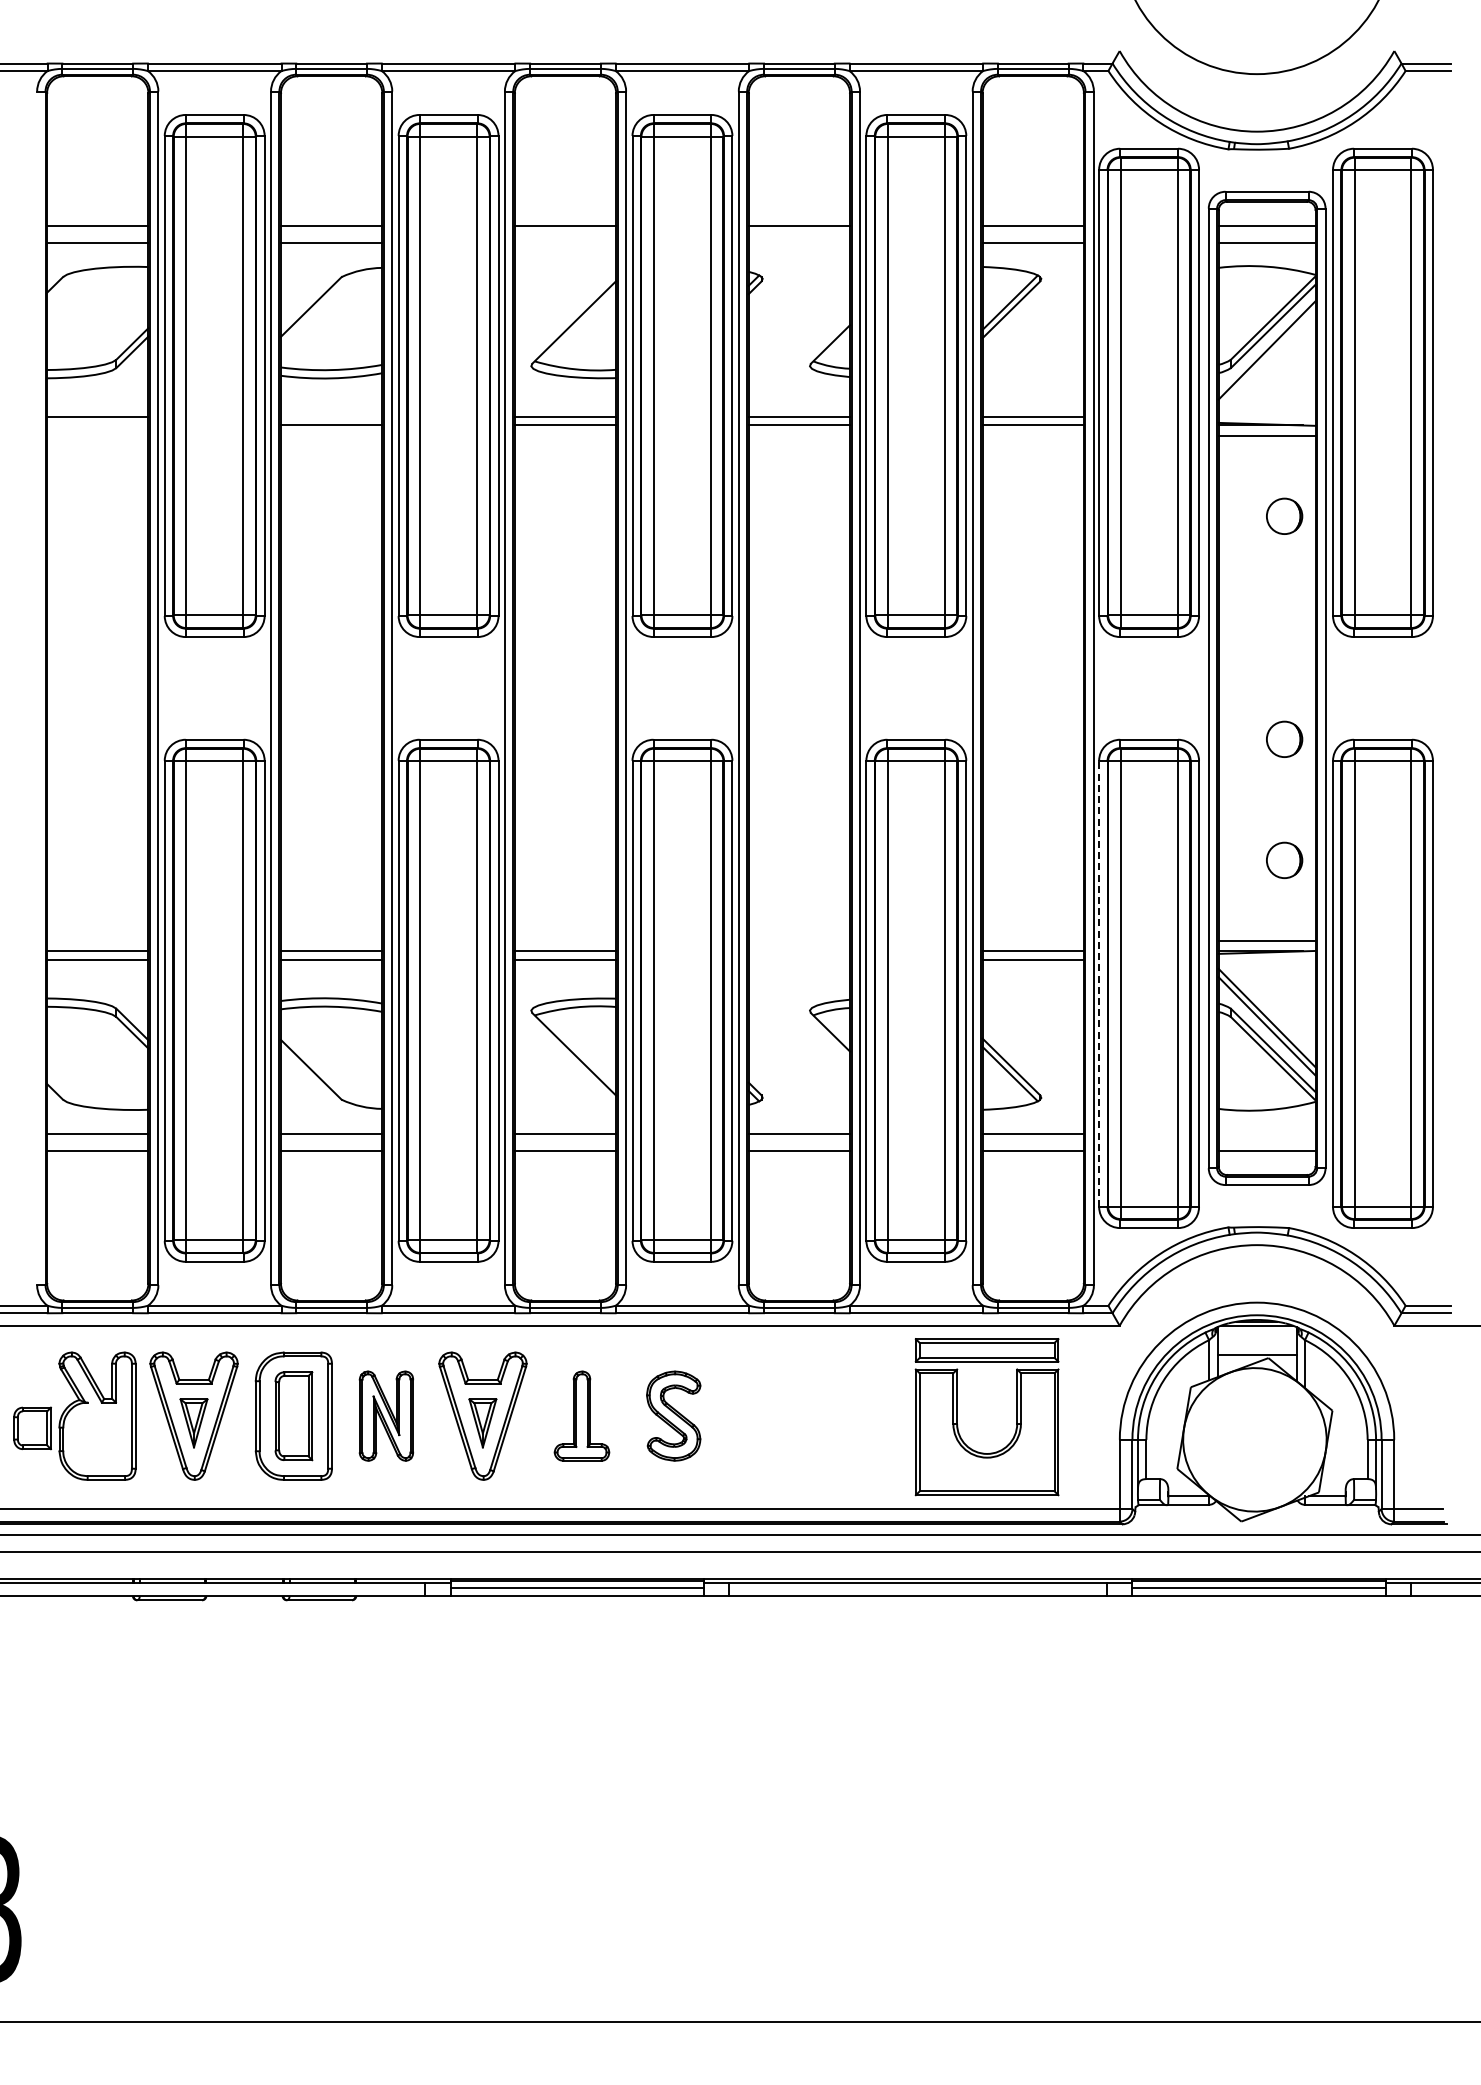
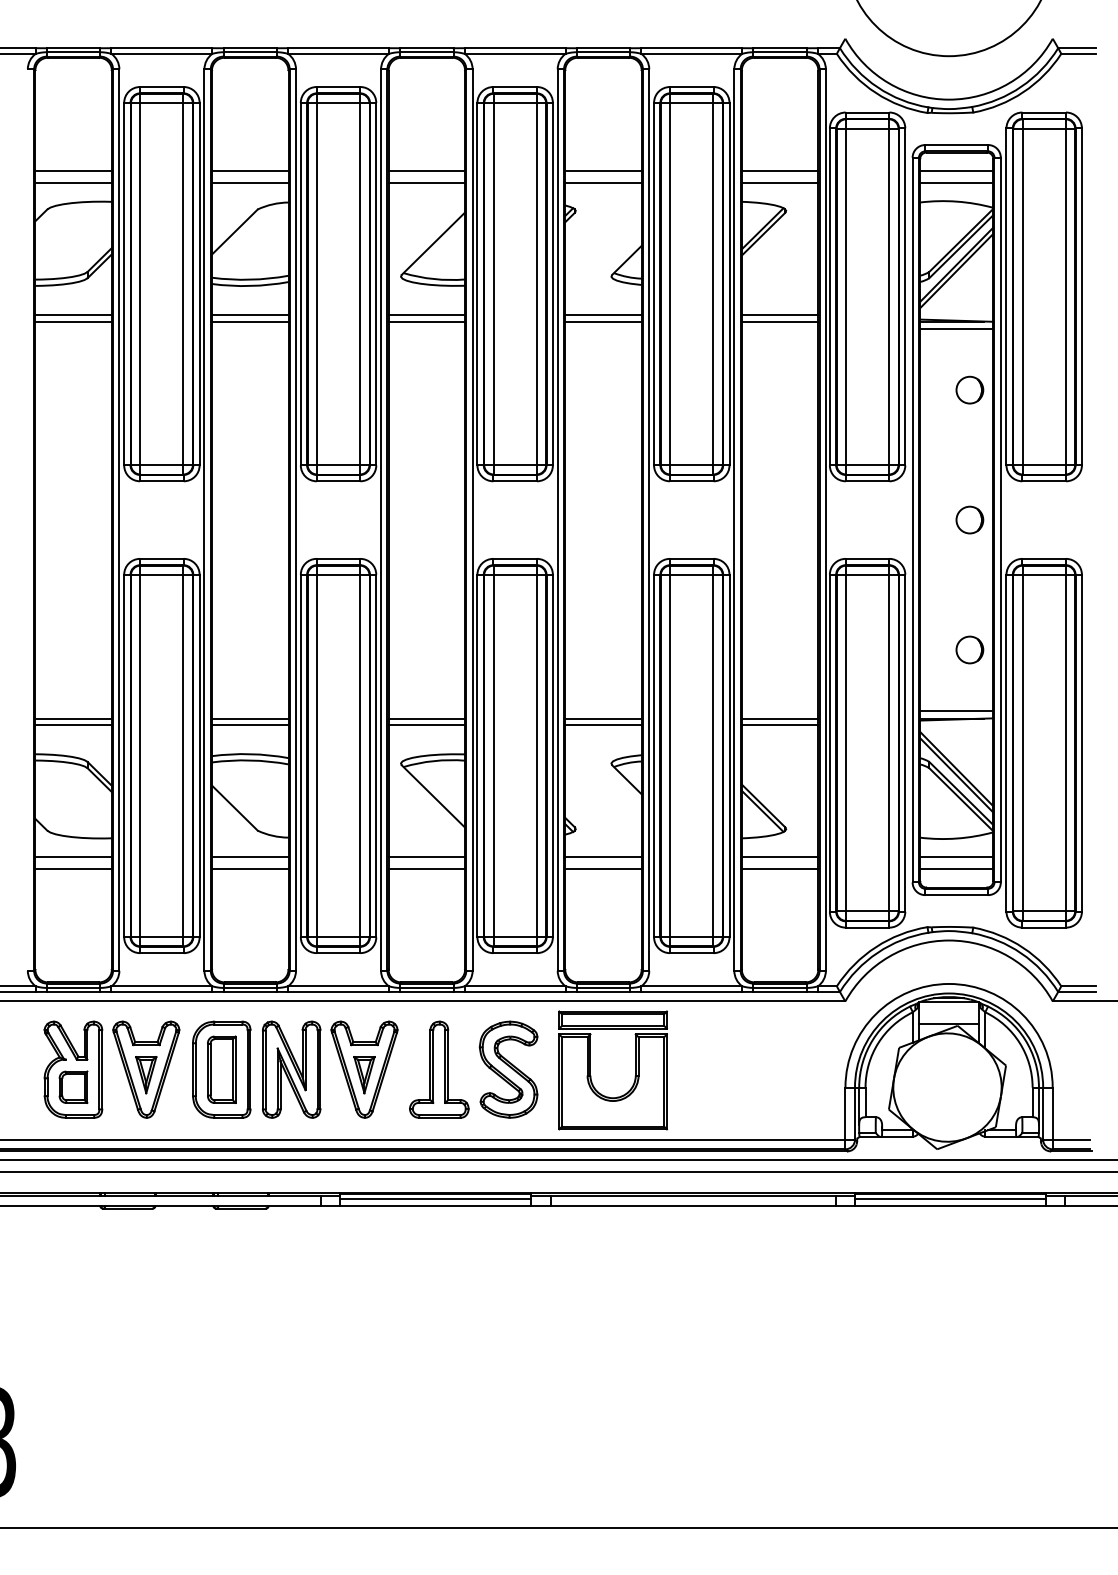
line: (565, 242) -> (426, 183), added
line: (799, 242) -> (603, 183), added
line: (1266, 358) -> (956, 270), added
line: (331, 417) -> (250, 315), added
line: (97, 425) -> (73, 321), added
part: (1284, 738) -> (969, 519), moved
line: (799, 951) -> (603, 718), added
line: (799, 959) -> (603, 724), added
line: (1099, 983) -> (830, 742), dashed -> solid
line: (1266, 1134) -> (956, 856), added
part: (386, 1415) -> (291, 1069), size x1.43
part: (581, 1415) -> (438, 1069), size x1.43
part: (673, 1415) -> (508, 1069), size x1.43
part: (957, 1417) -> (590, 1070), moved
part: (32, 1428) -> (73, 1087), moved

